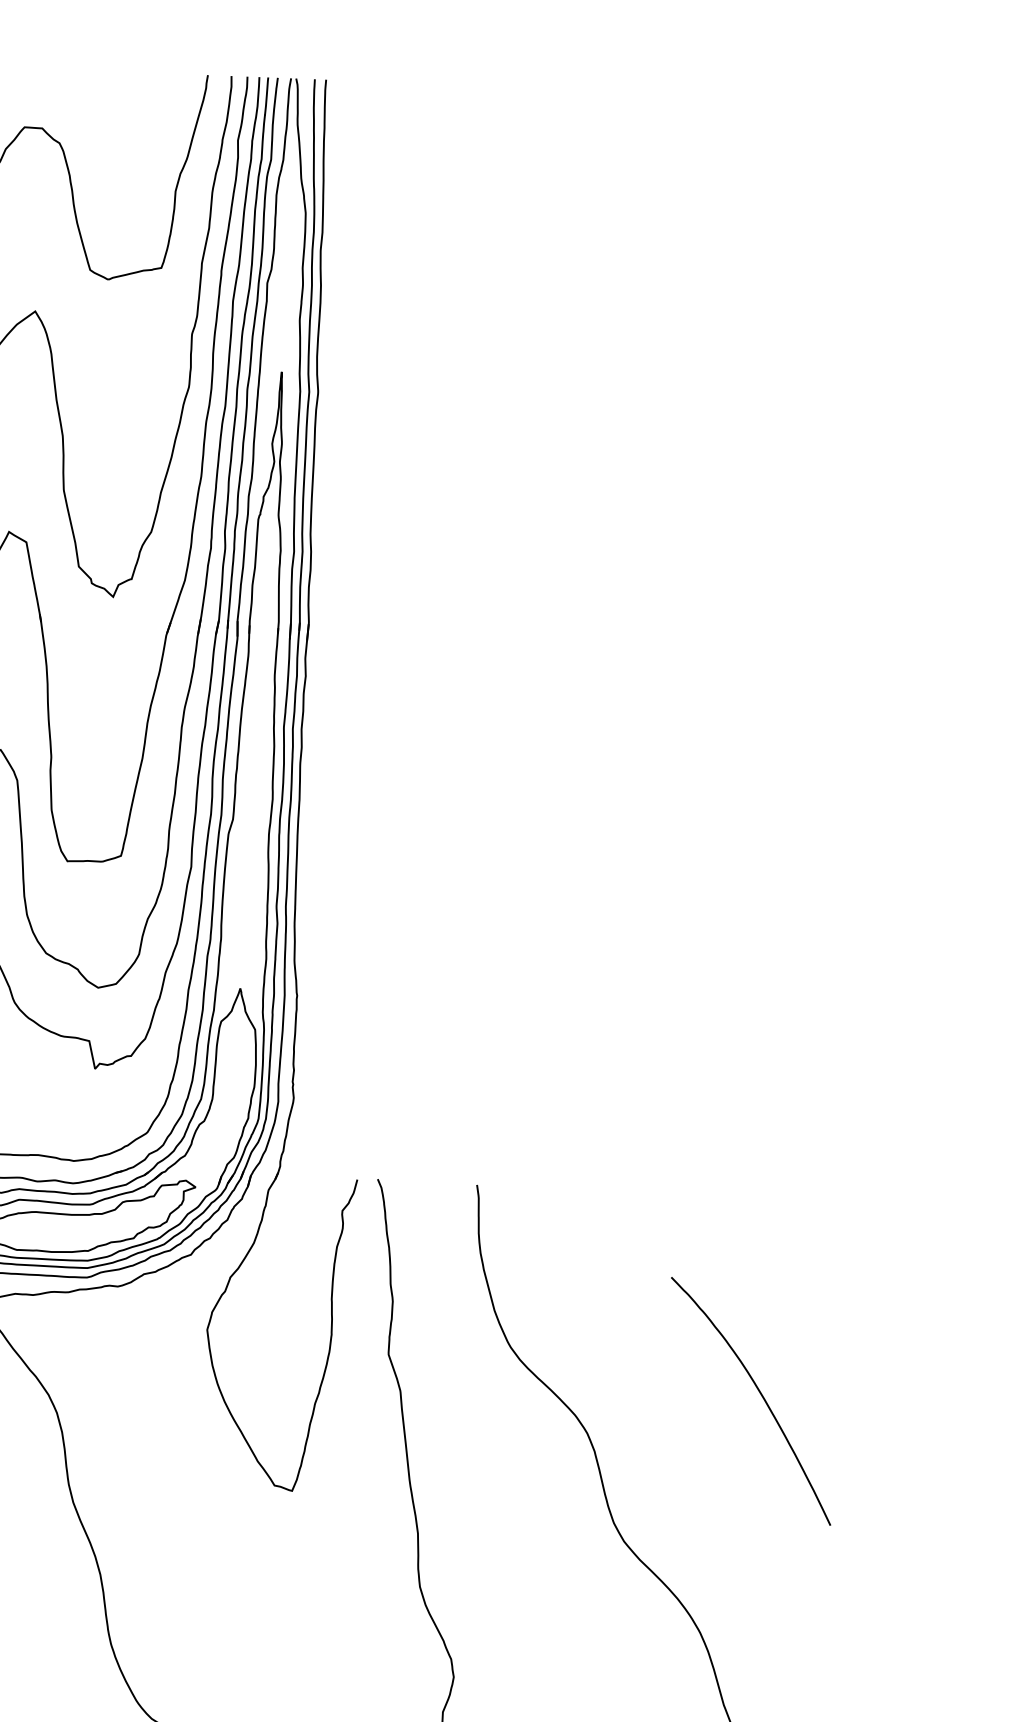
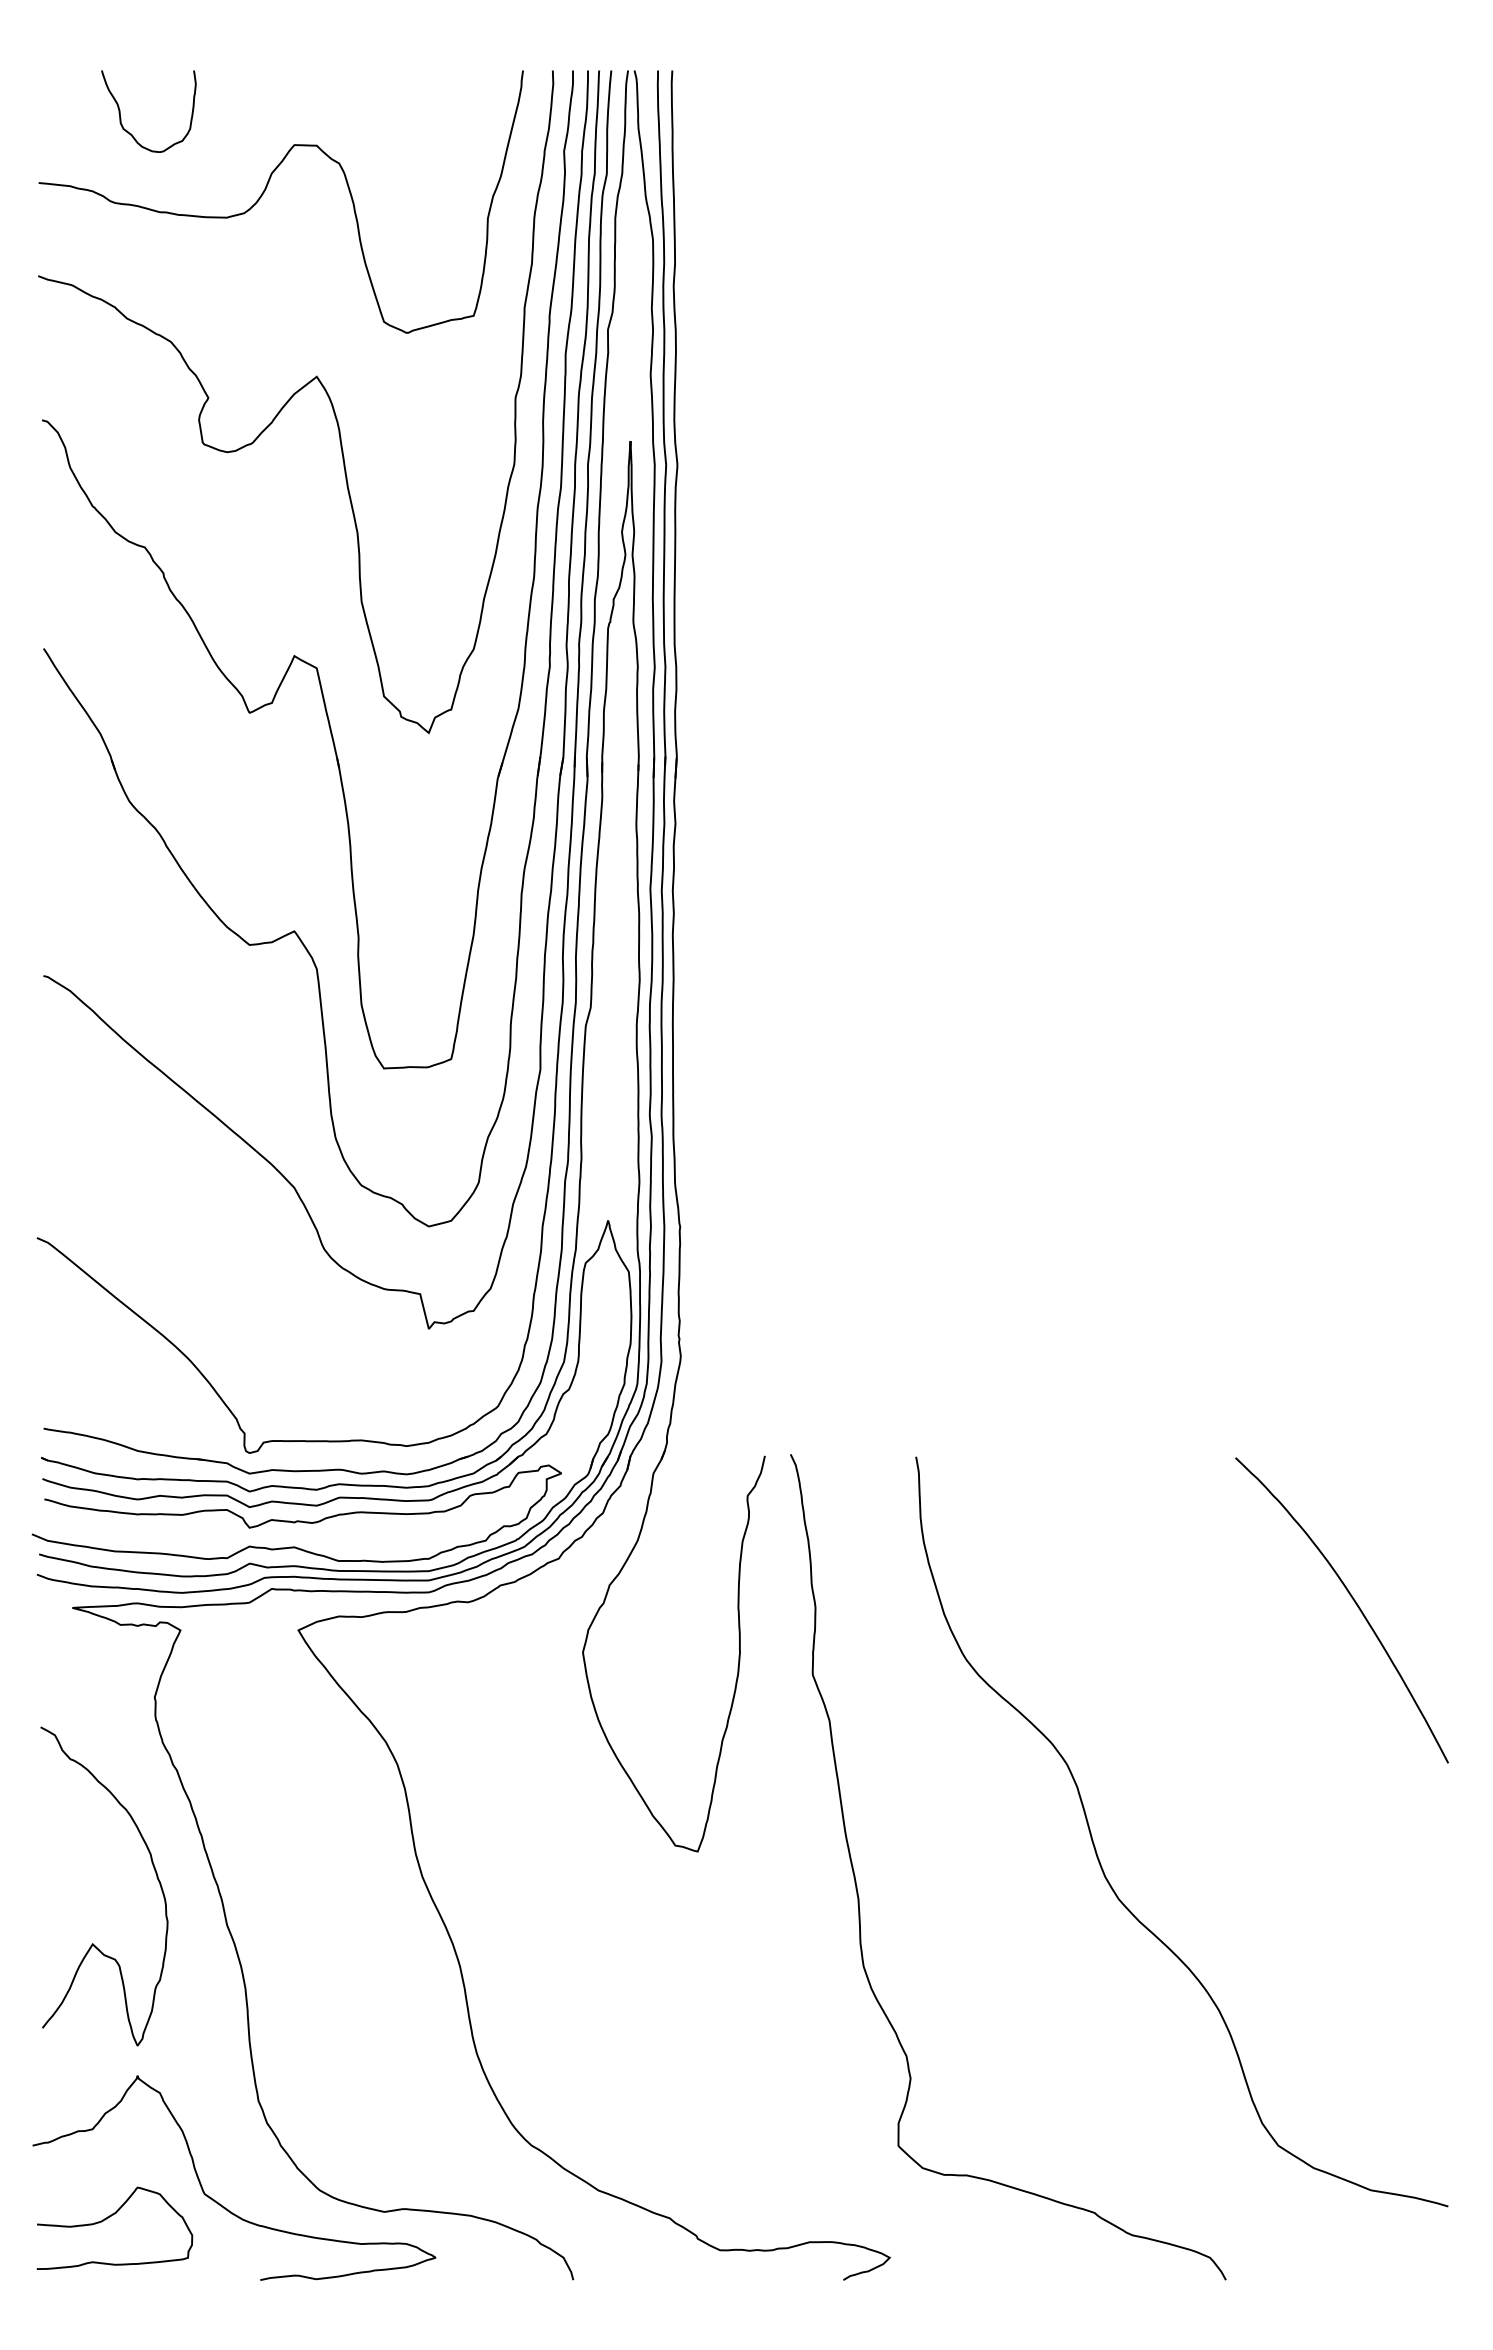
curve: (760, 1394) -> (1353, 1601), moved

